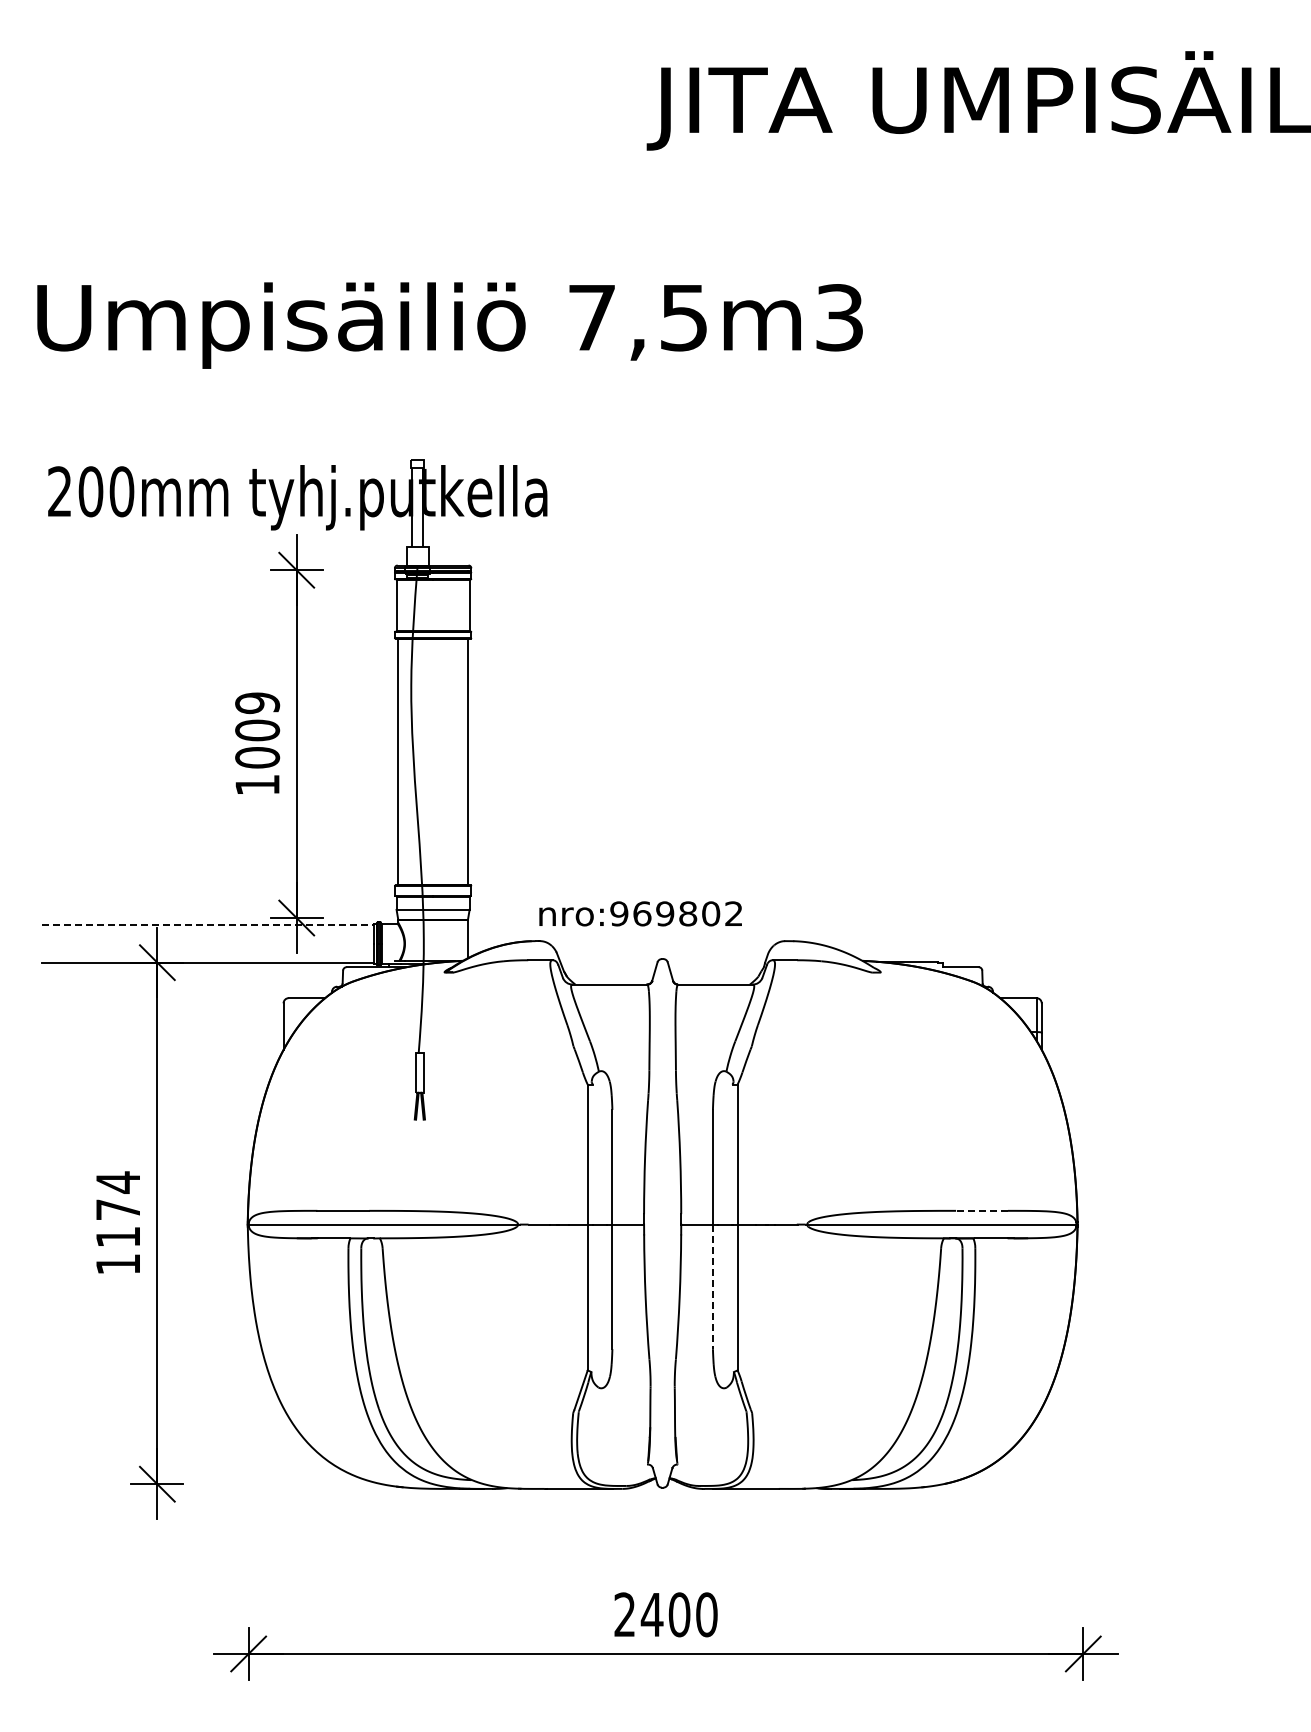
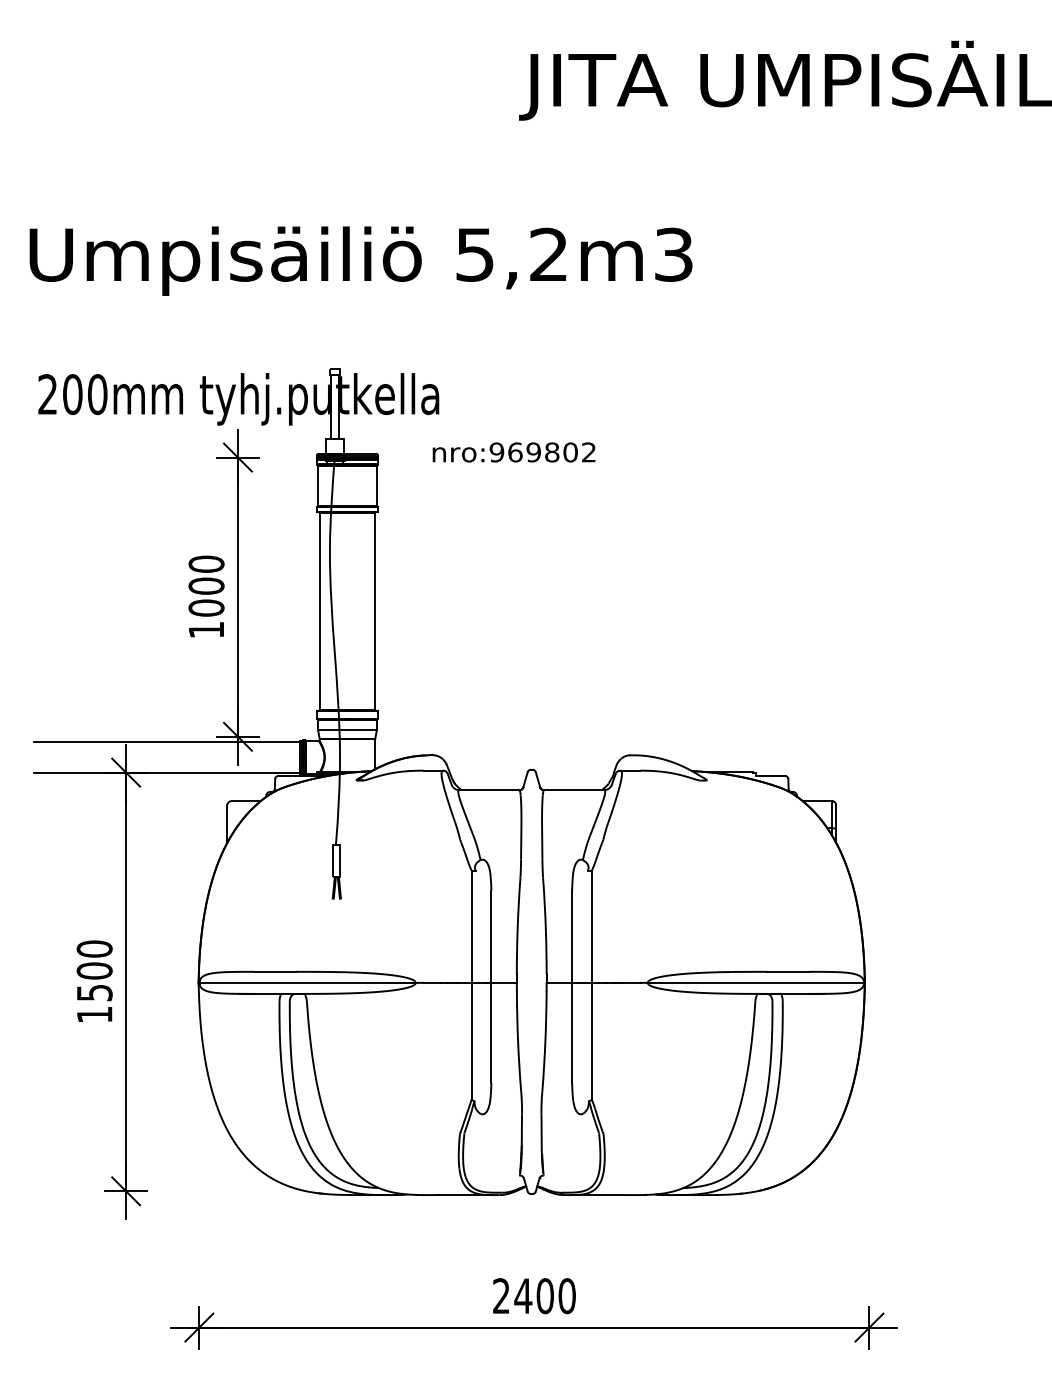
text: (637, 317) -> (511, 254), 7,5m3 -> 5,2m3
text: (257, 703) -> (206, 564), 1009 -> 1000
text: (640, 913) -> (513, 452), moved
line: (208, 924) -> (167, 741), dashed -> solid
text: (117, 1209) -> (94, 970), 1174 -> 1500
line: (982, 1210) -> (788, 971), dashed -> solid
line: (712, 1287) -> (571, 1033), dashed -> solid

